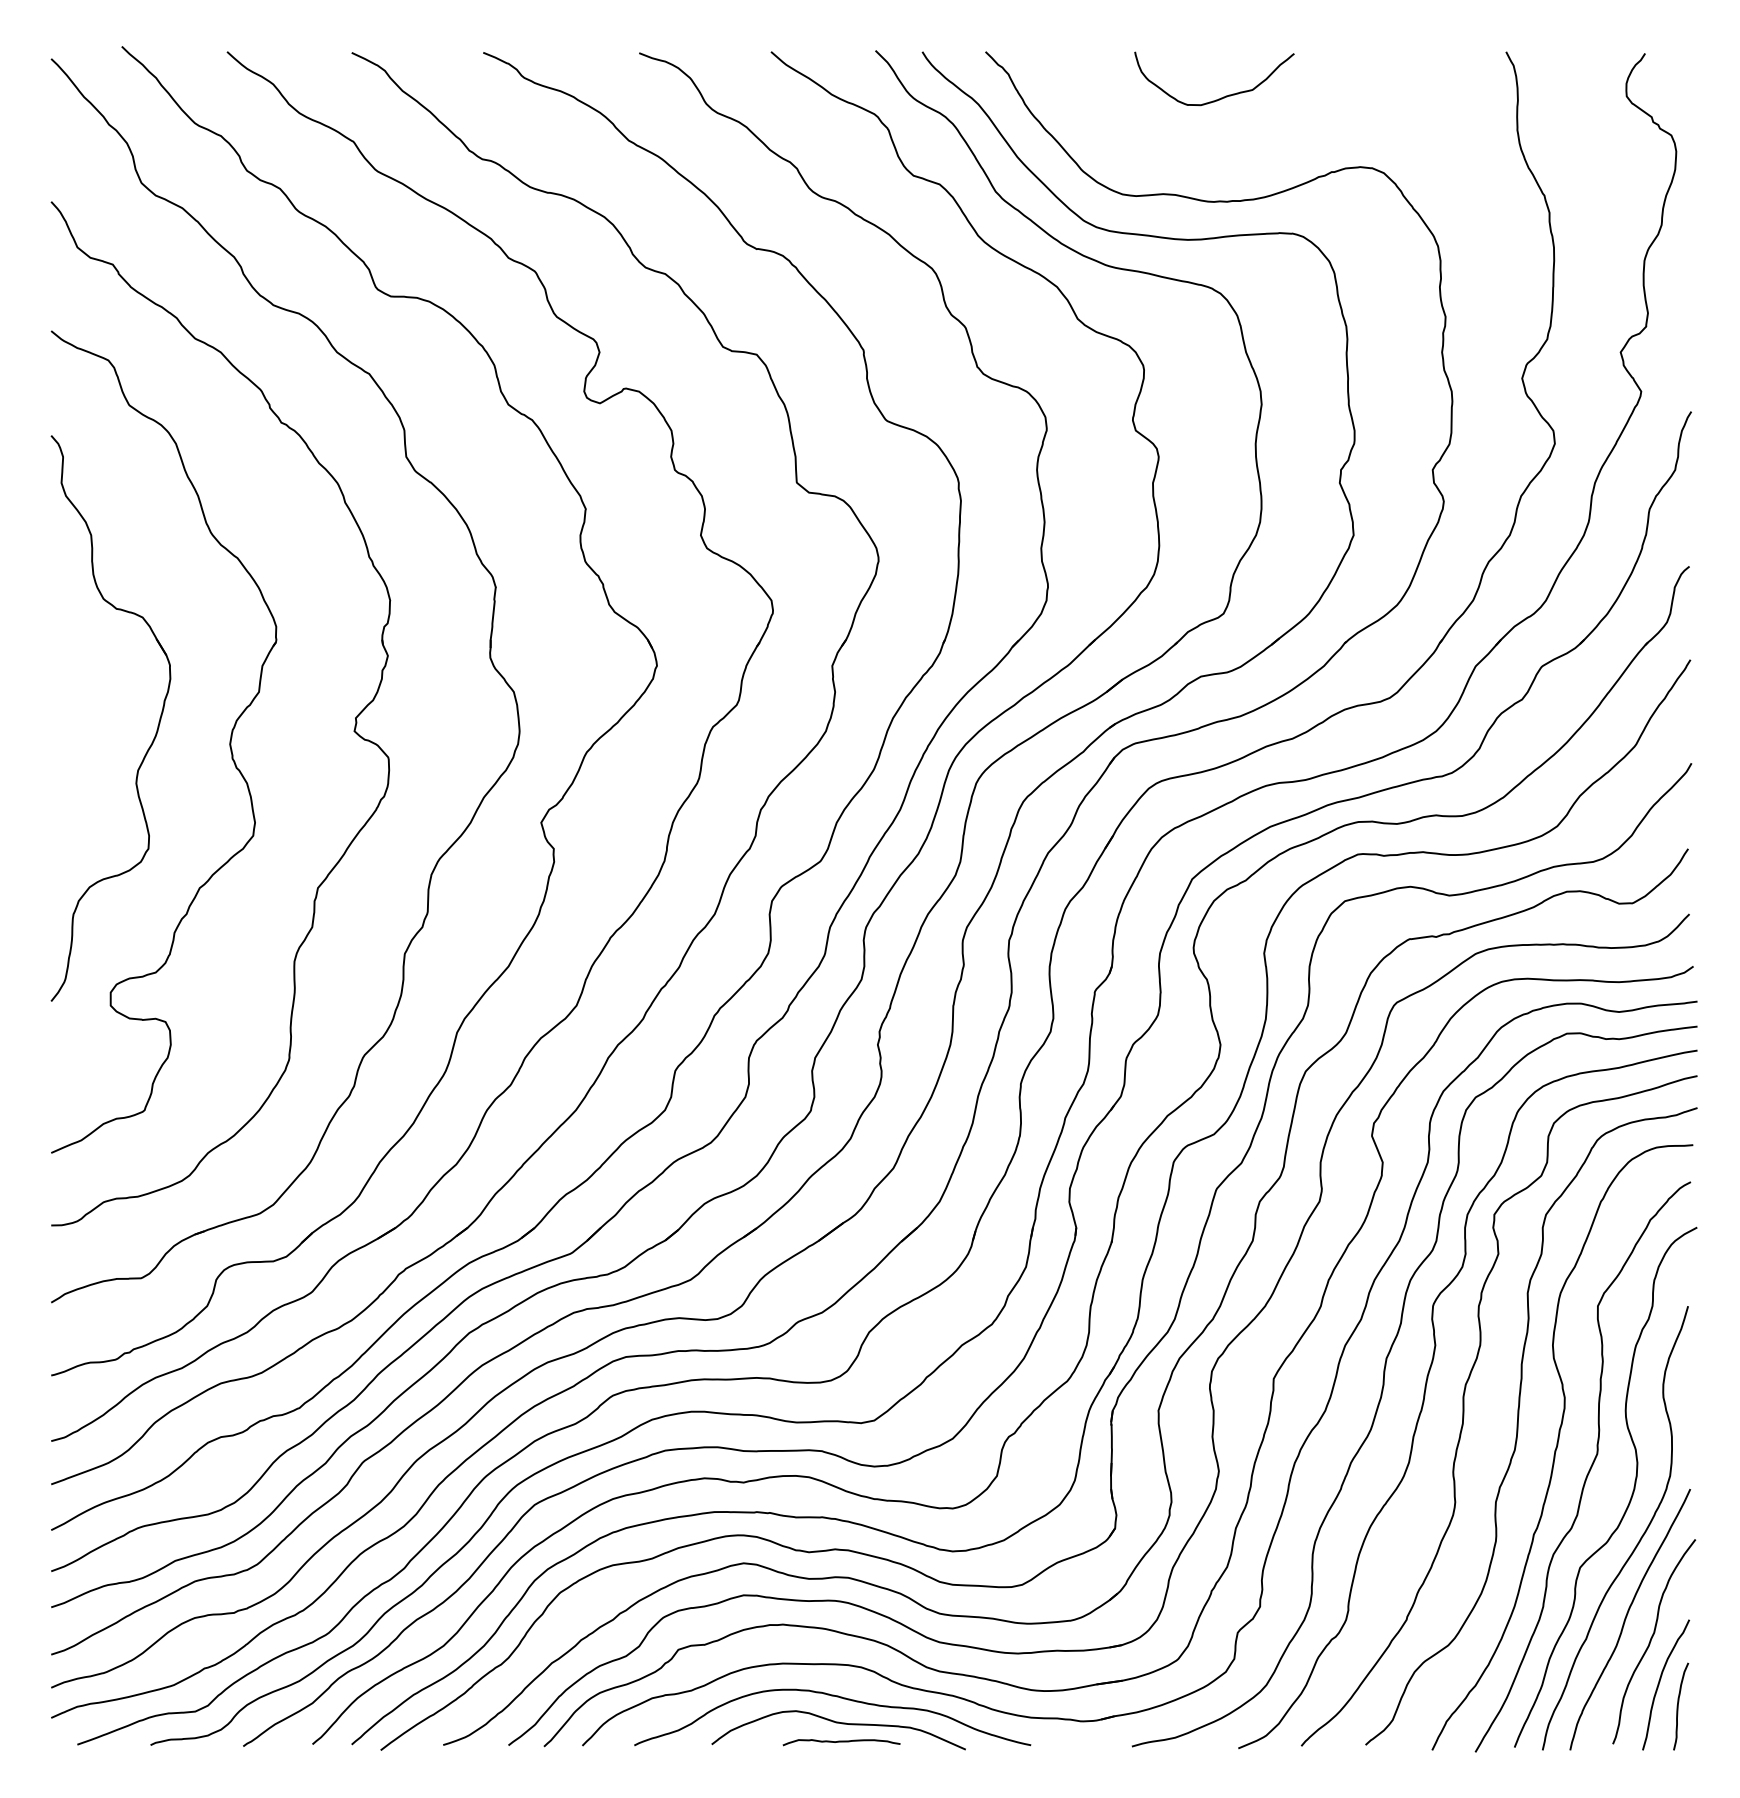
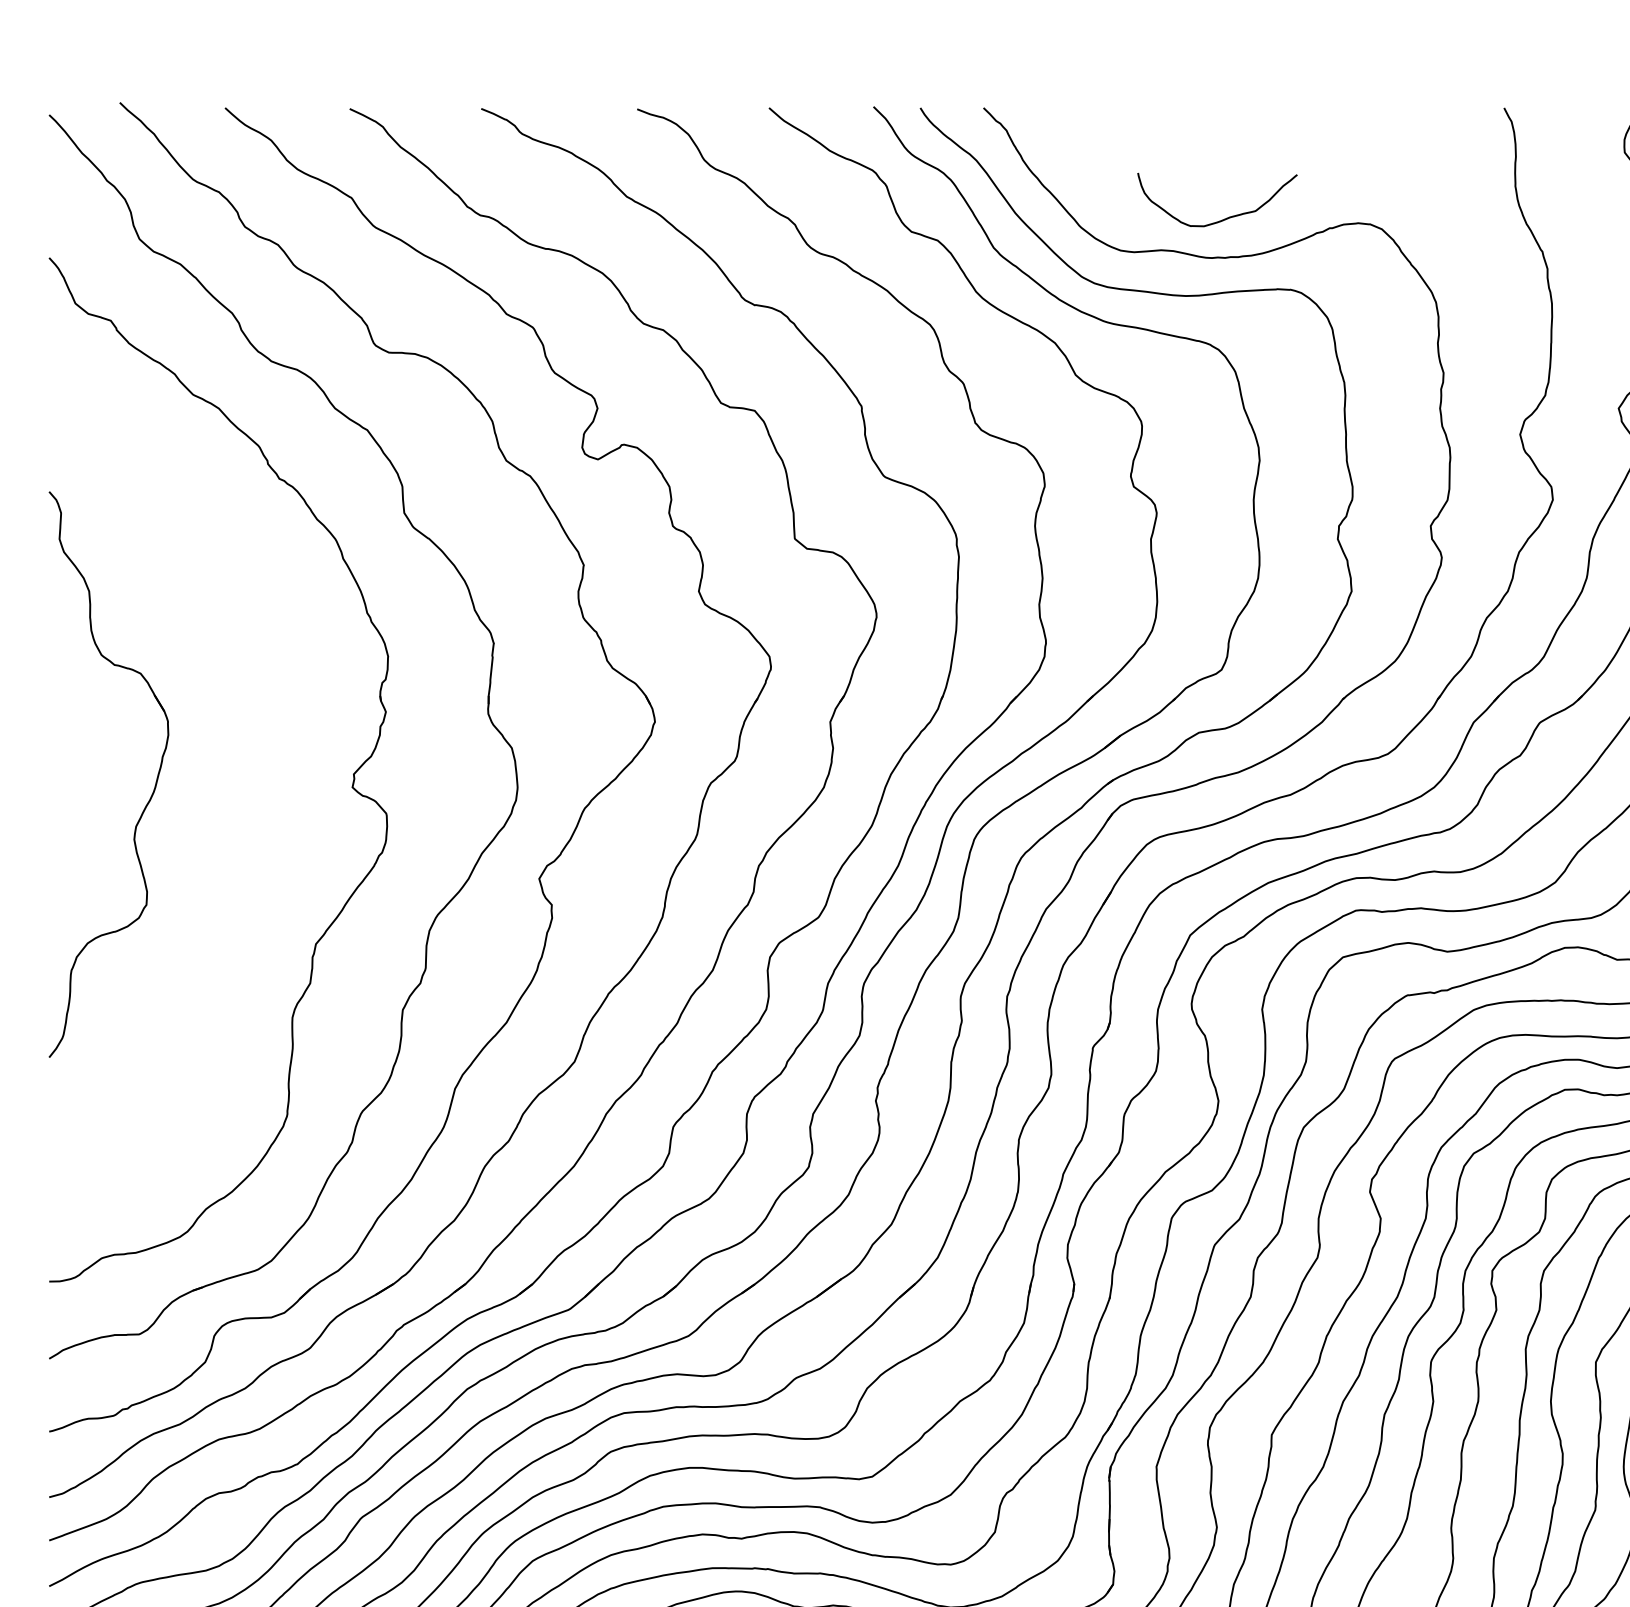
curve: (1223, 96) -> (1226, 217), moved
part: (229, 741) -> (227, 797), removed

